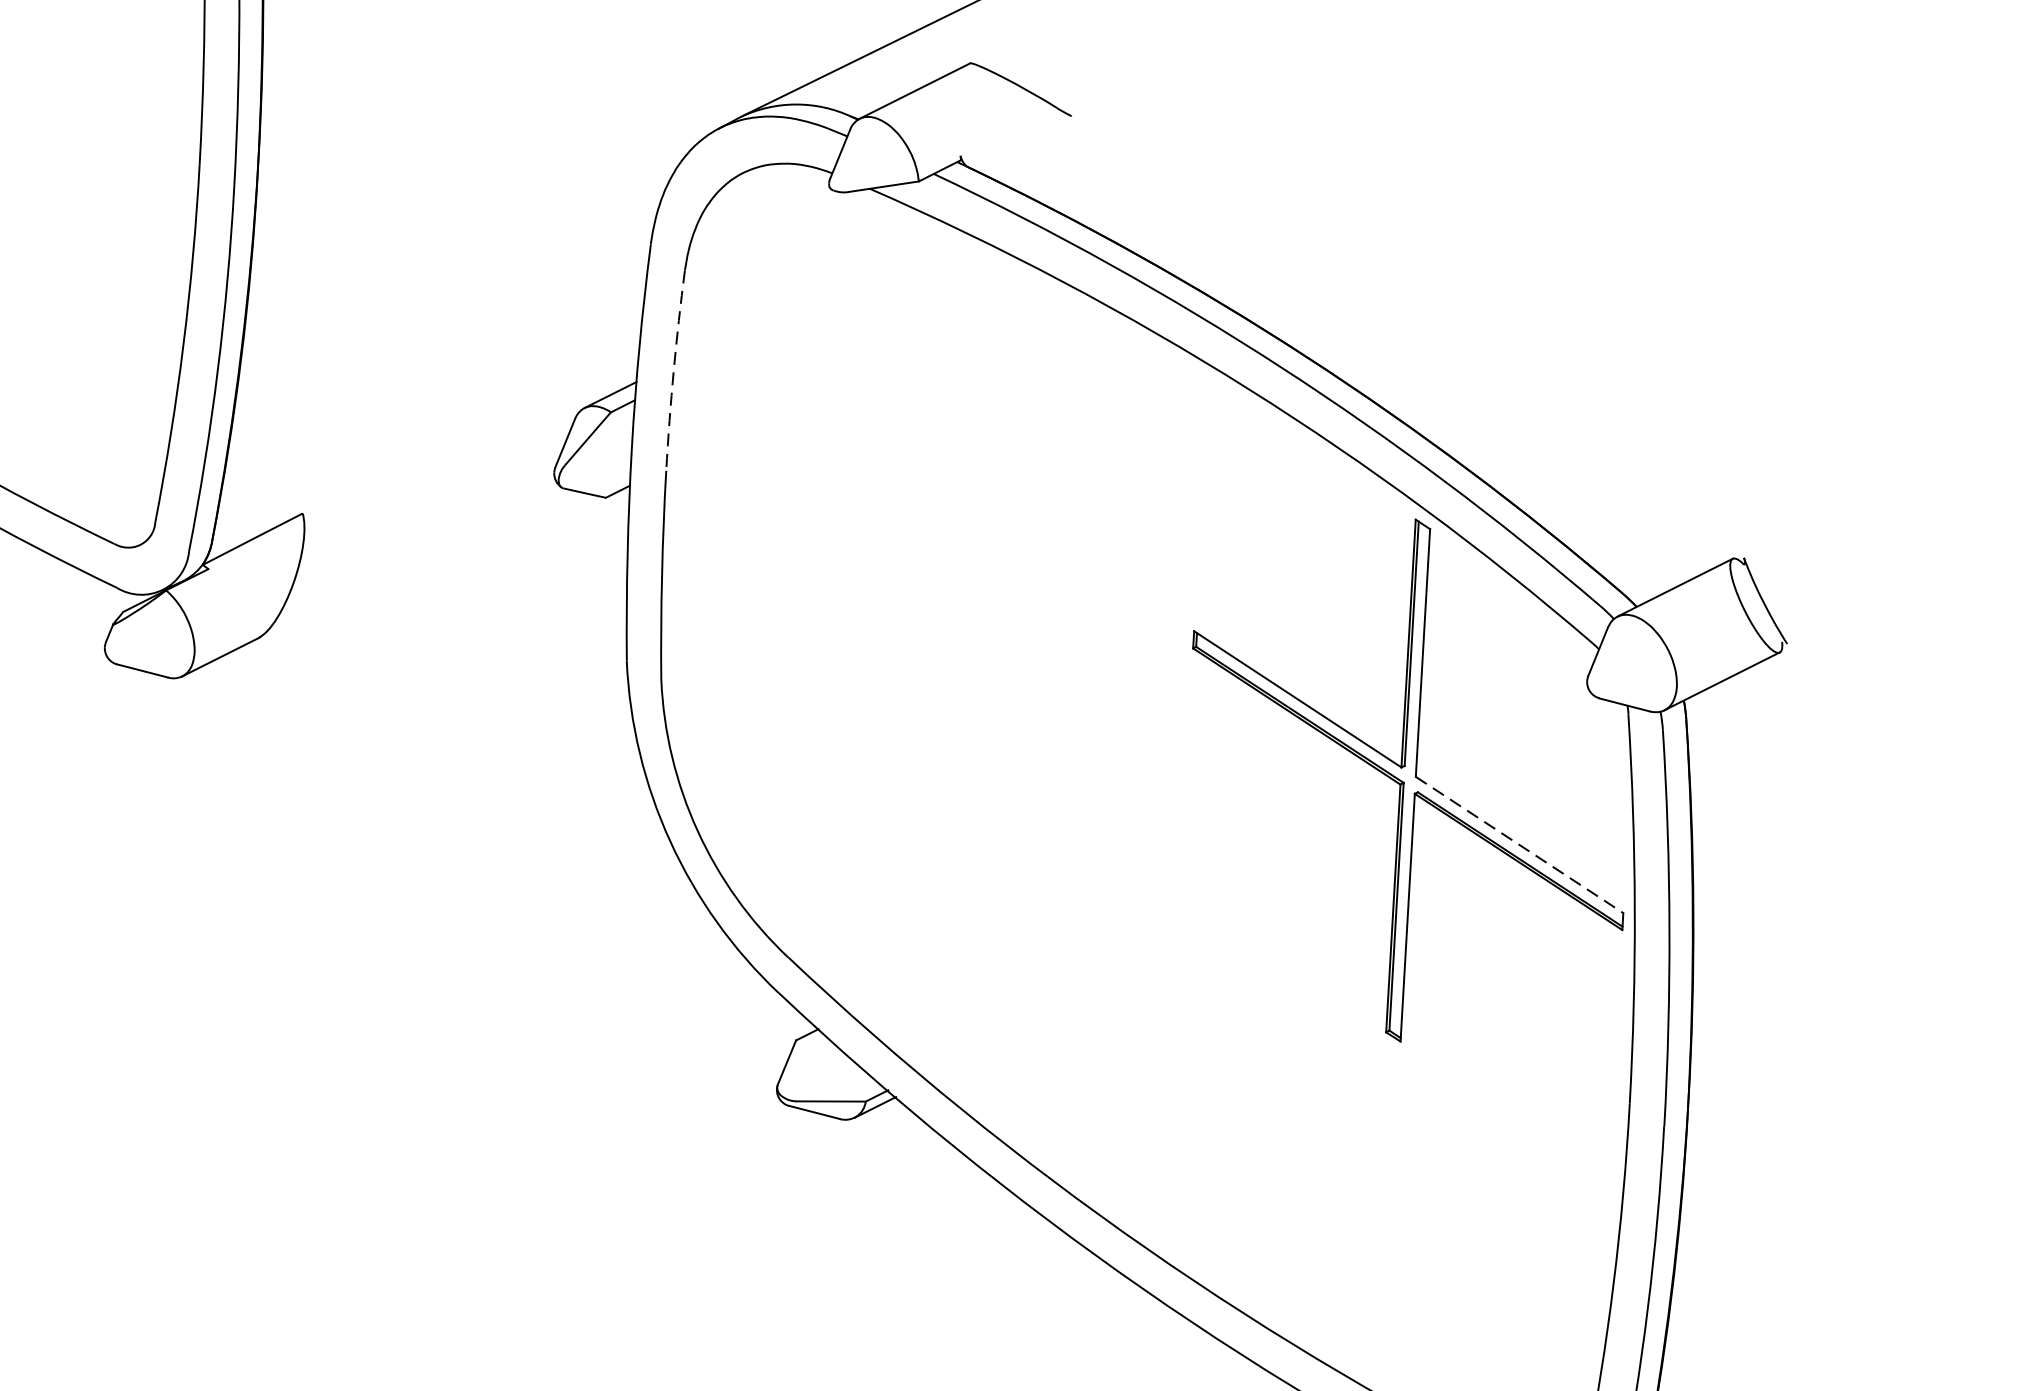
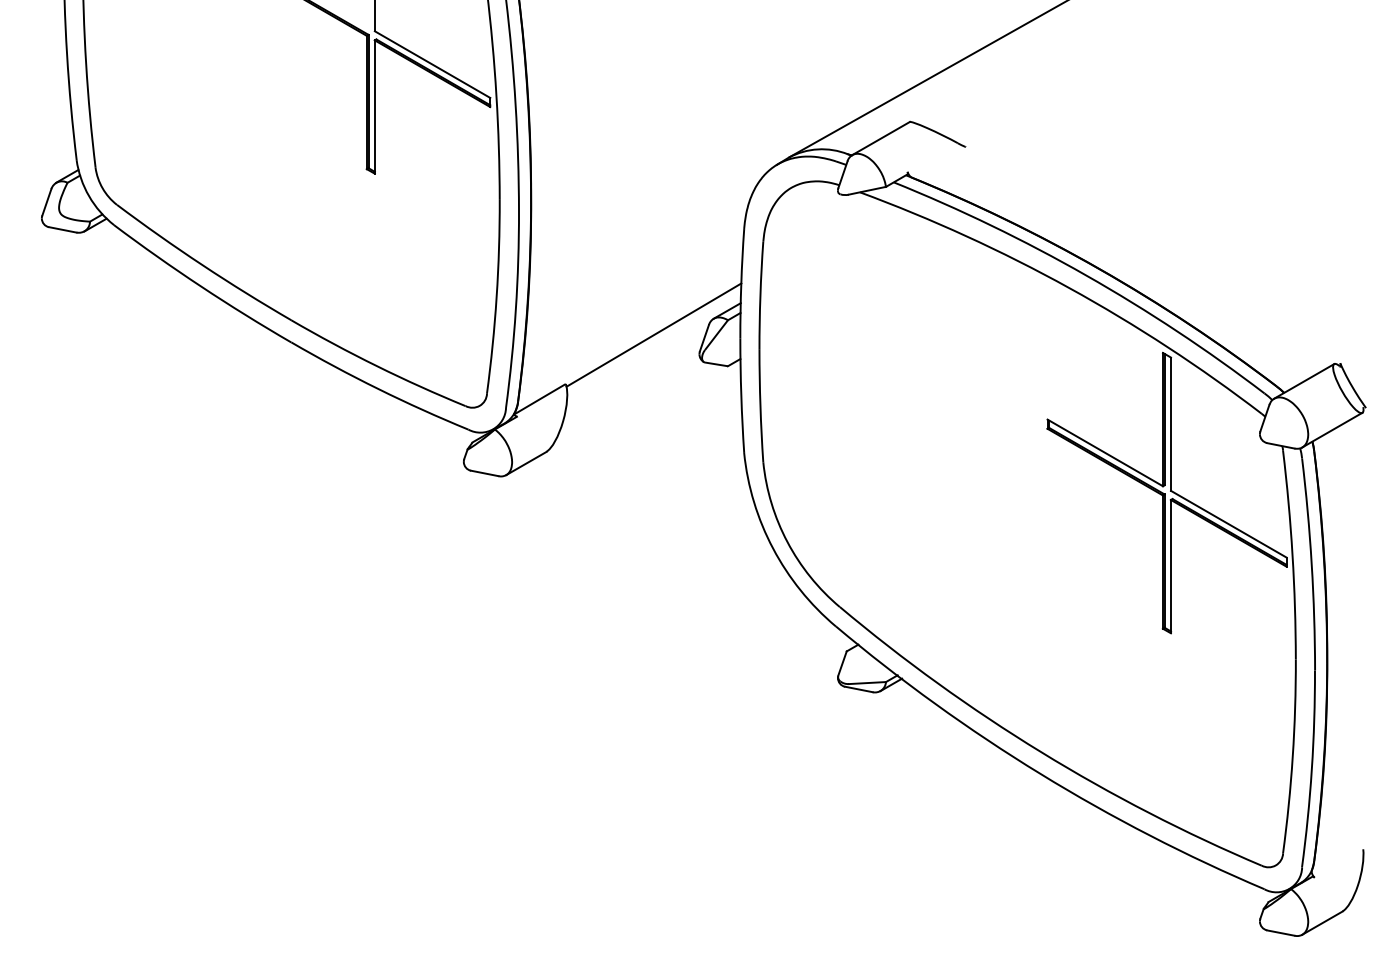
arc: (673, 369) -> (760, 295), dashed -> solid
line: (470, 430) -> (653, 334), added
line: (1519, 845) -> (1228, 524), dashed -> solid

